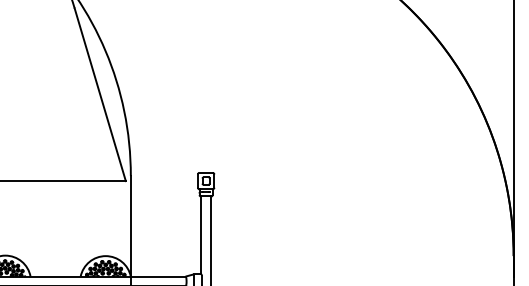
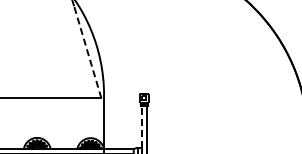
line: (99, 95) -> (87, 52), solid -> dashed
line: (201, 236) -> (141, 127), solid -> dashed

